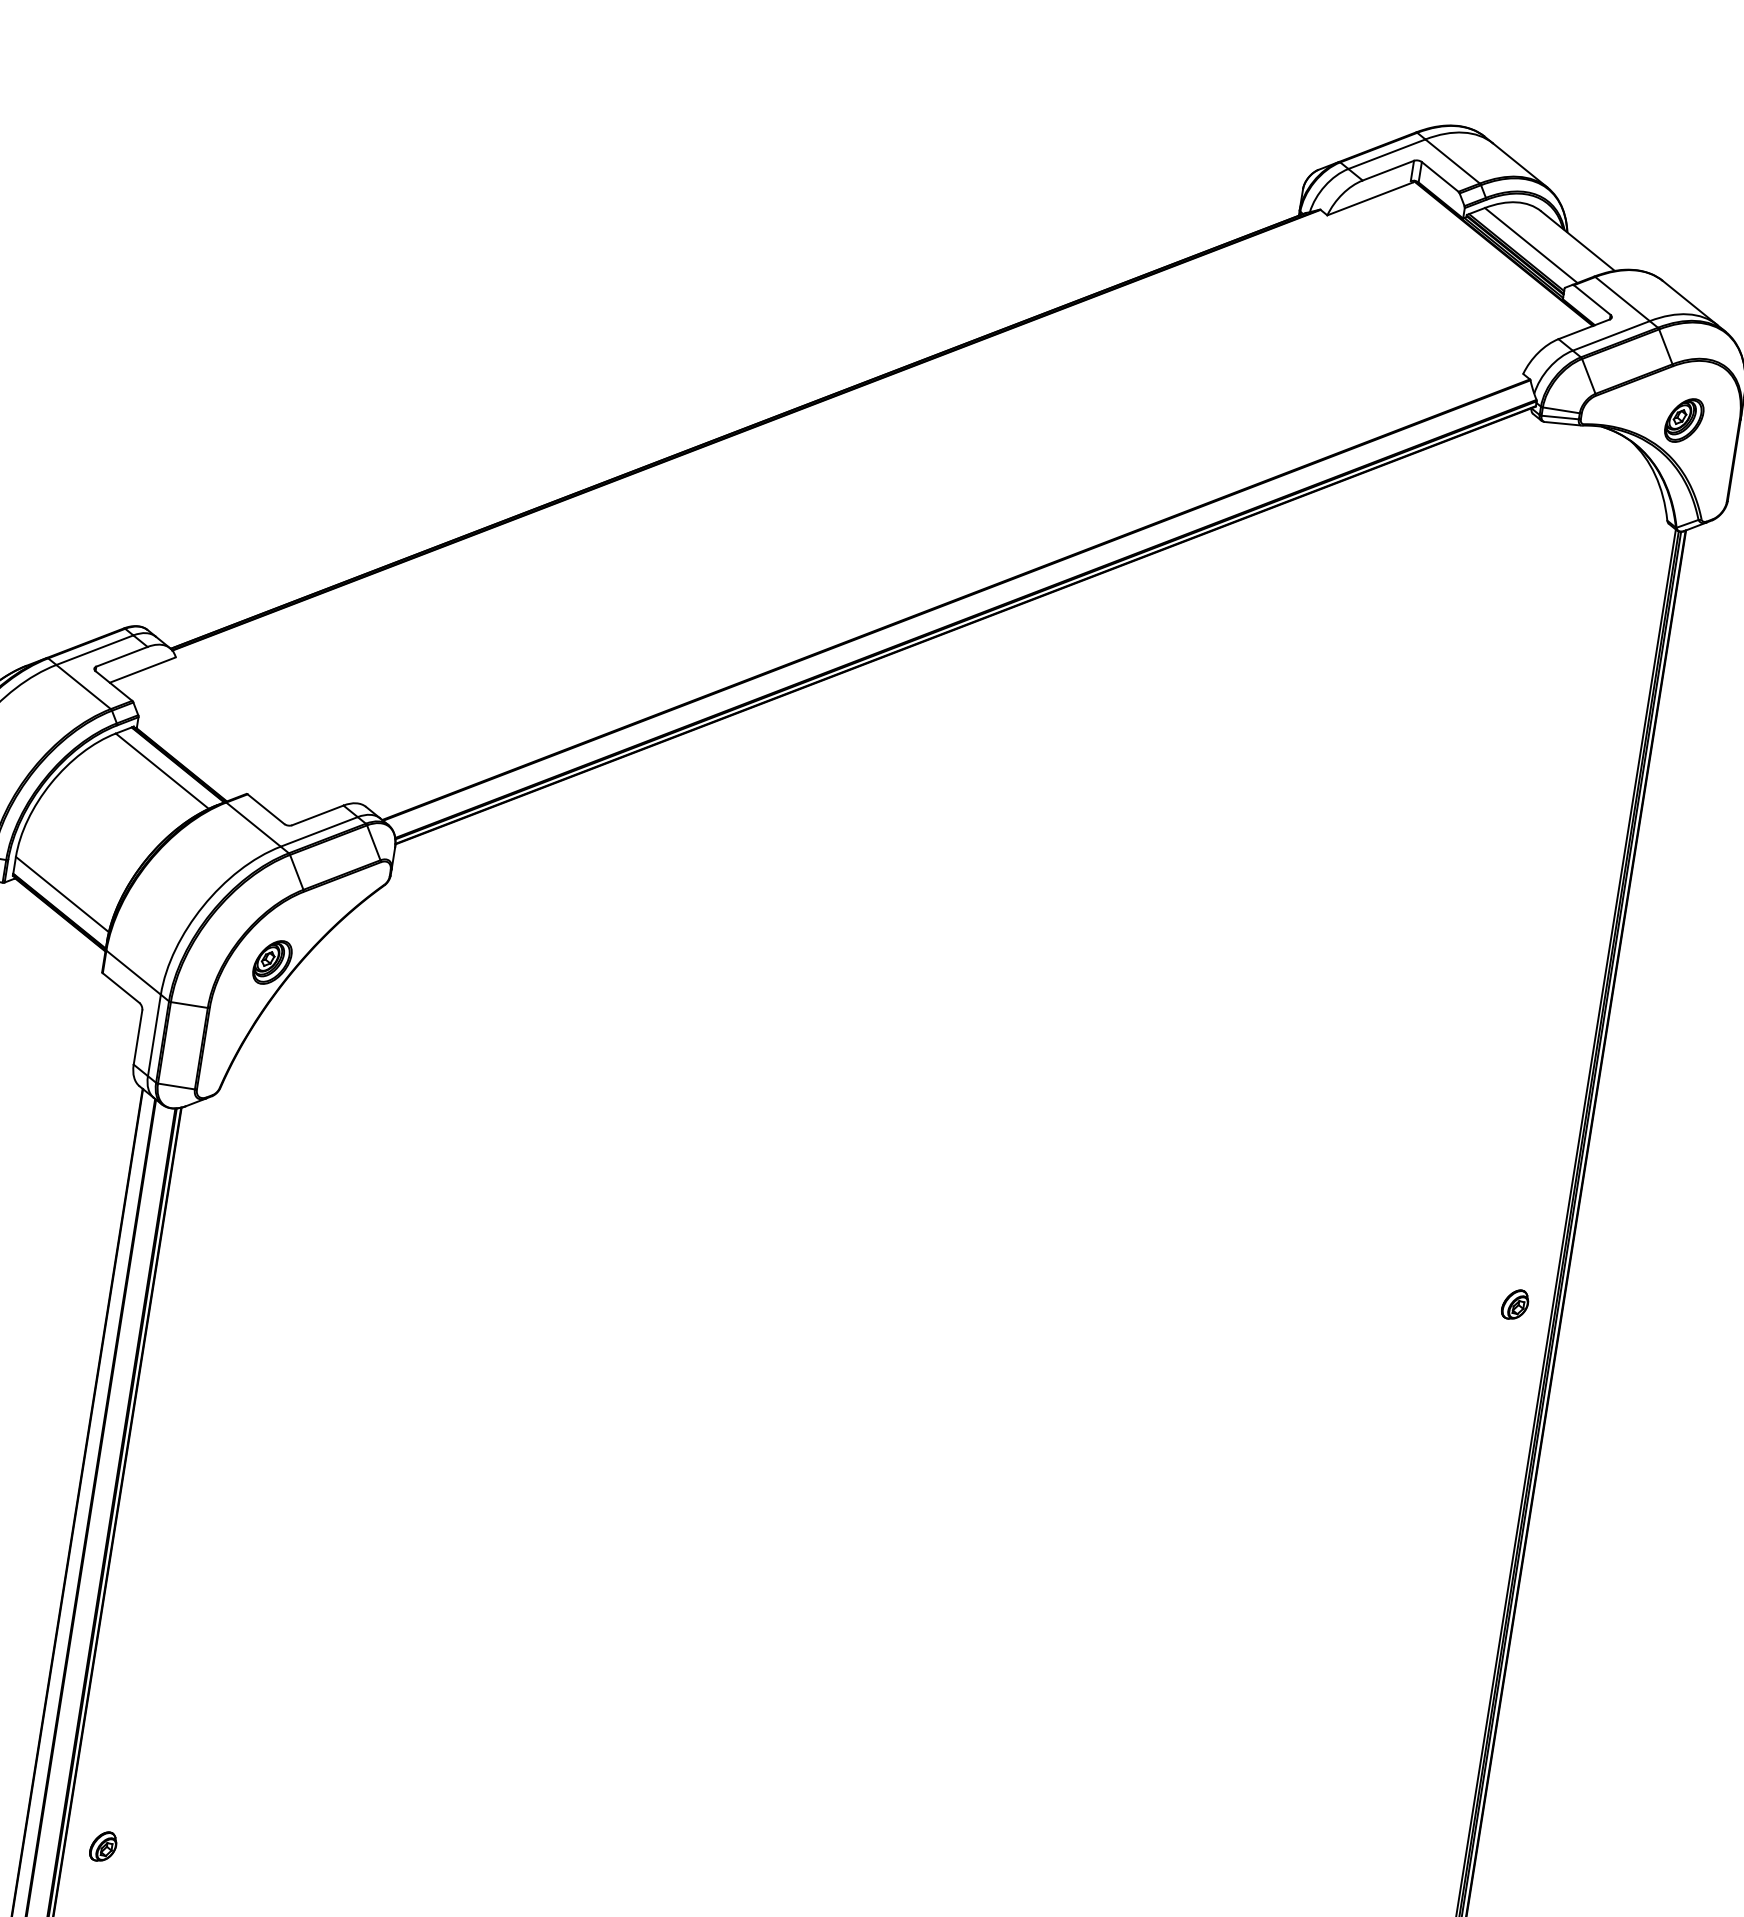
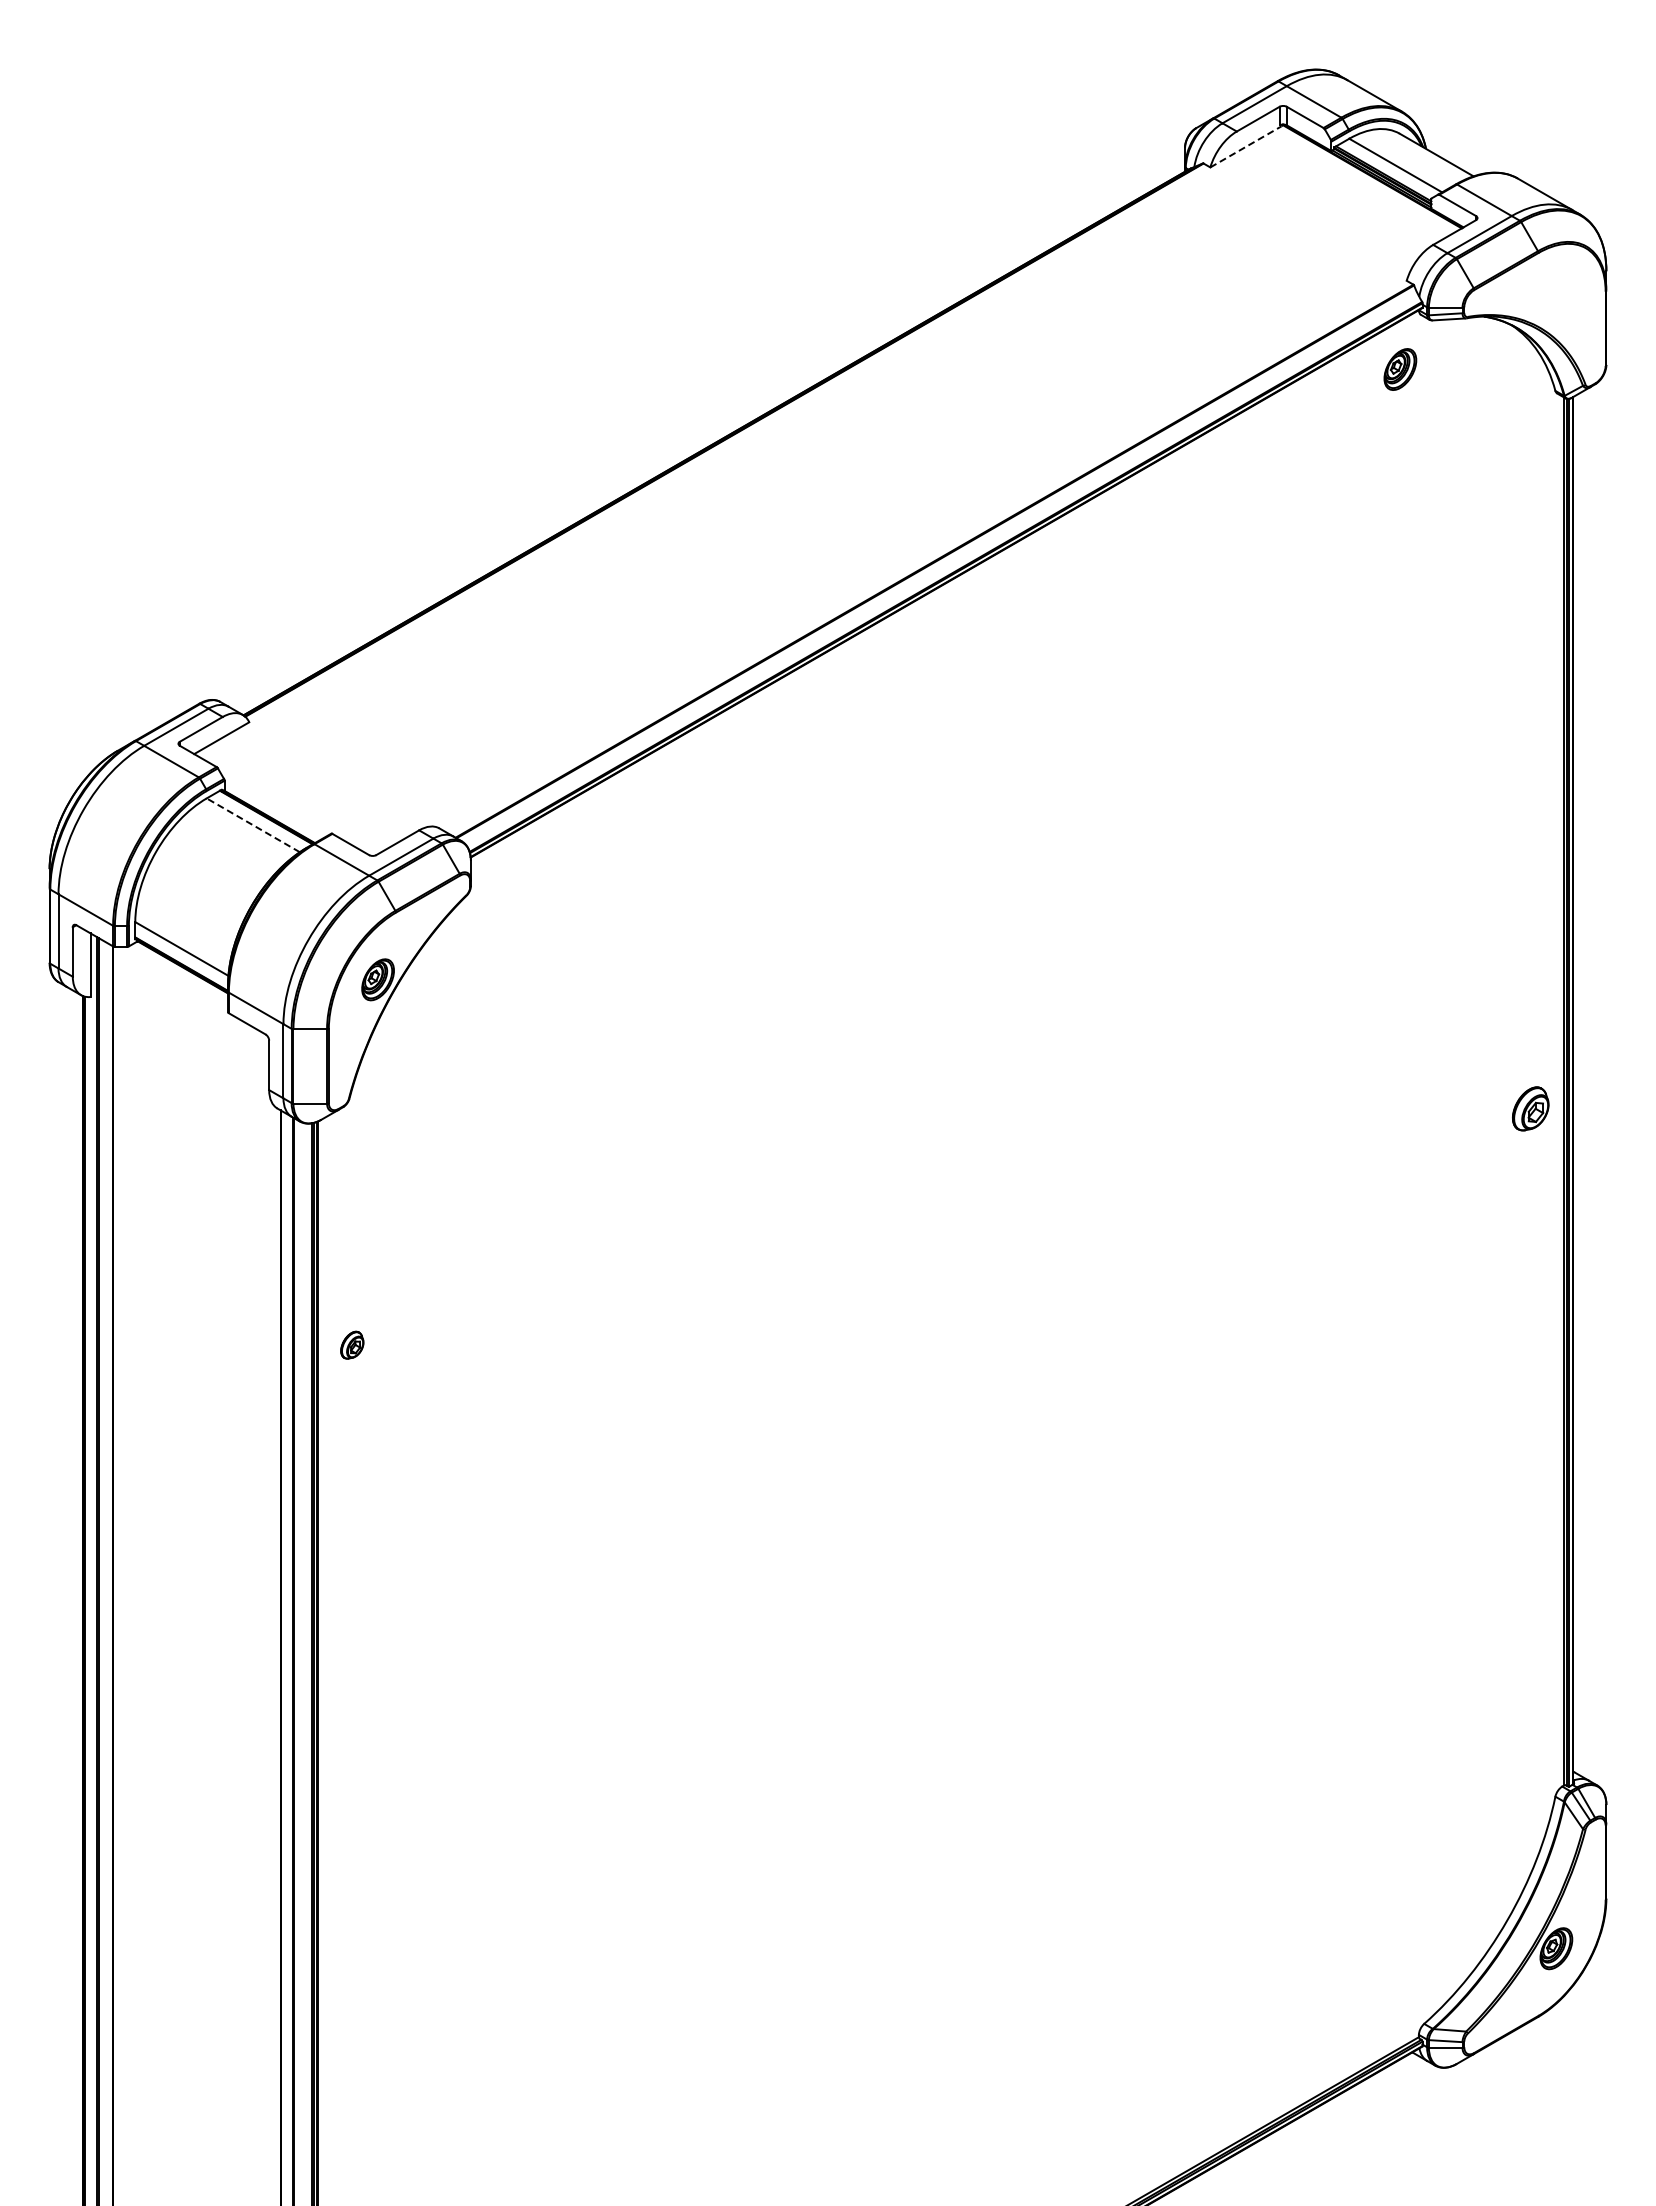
line: (1370, 198) -> (1246, 146), solid -> dashed
part: (1684, 420) -> (1400, 369), moved
line: (162, 771) -> (253, 825), solid -> dashed
part: (1515, 1304) -> (1530, 1108), size x1.6
part: (103, 1845) -> (352, 1344), moved

